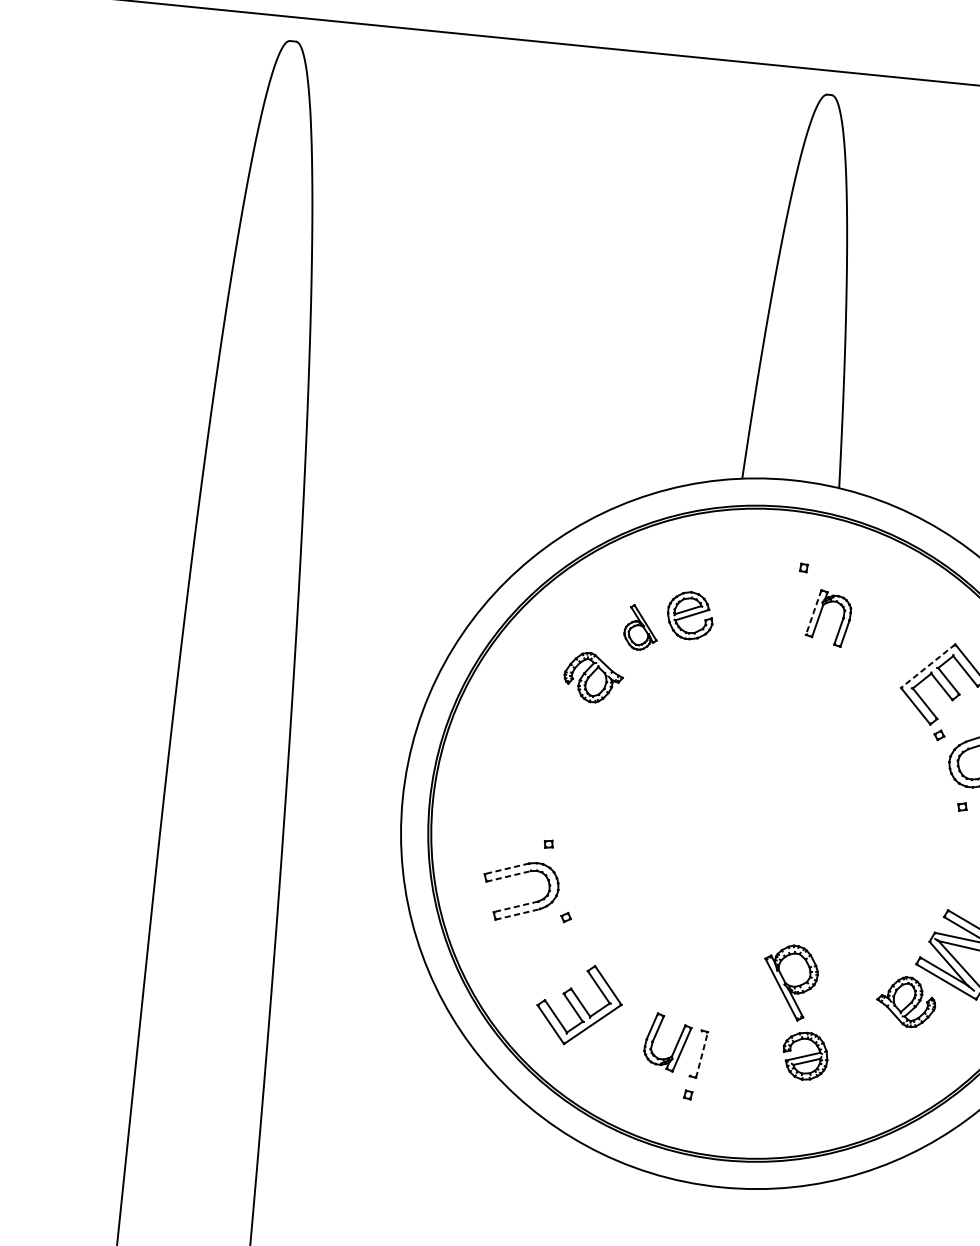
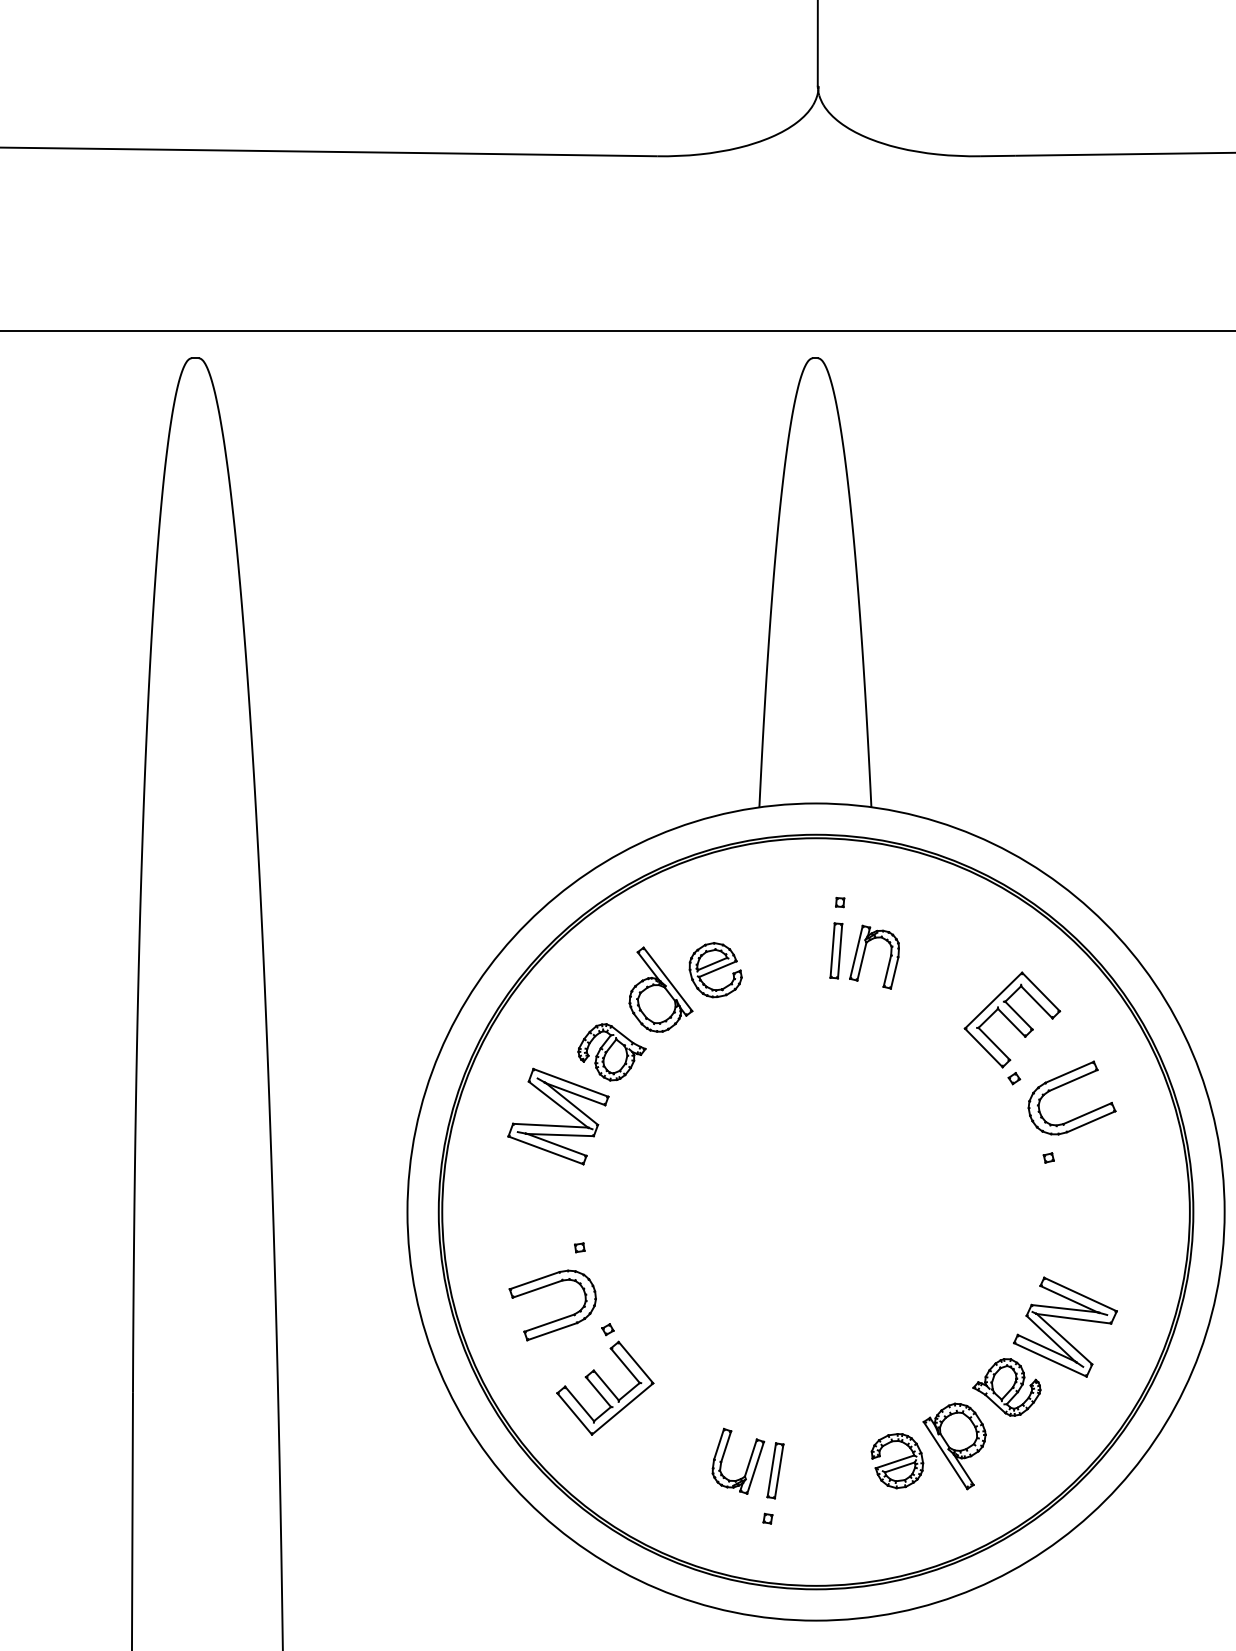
part: (796, 609) -> (836, 950), added
line: (813, 612) -> (856, 952), dashed -> solid
part: (640, 627) -> (660, 989), size x1.67
line: (928, 666) -> (993, 1000), dashed -> solid
part: (547, 724) -> (564, 1110), added
line: (506, 868) -> (534, 1280), dashed -> solid
line: (509, 875) -> (538, 1288), dashed -> solid
line: (515, 907) -> (548, 1323), dashed -> solid
line: (517, 914) -> (552, 1331), dashed -> solid
part: (789, 982) -> (954, 1446), moved
part: (579, 1004) -> (605, 1387), moved
line: (695, 1053) -> (771, 1470), added
line: (702, 1054) -> (779, 1470), dashed -> solid

